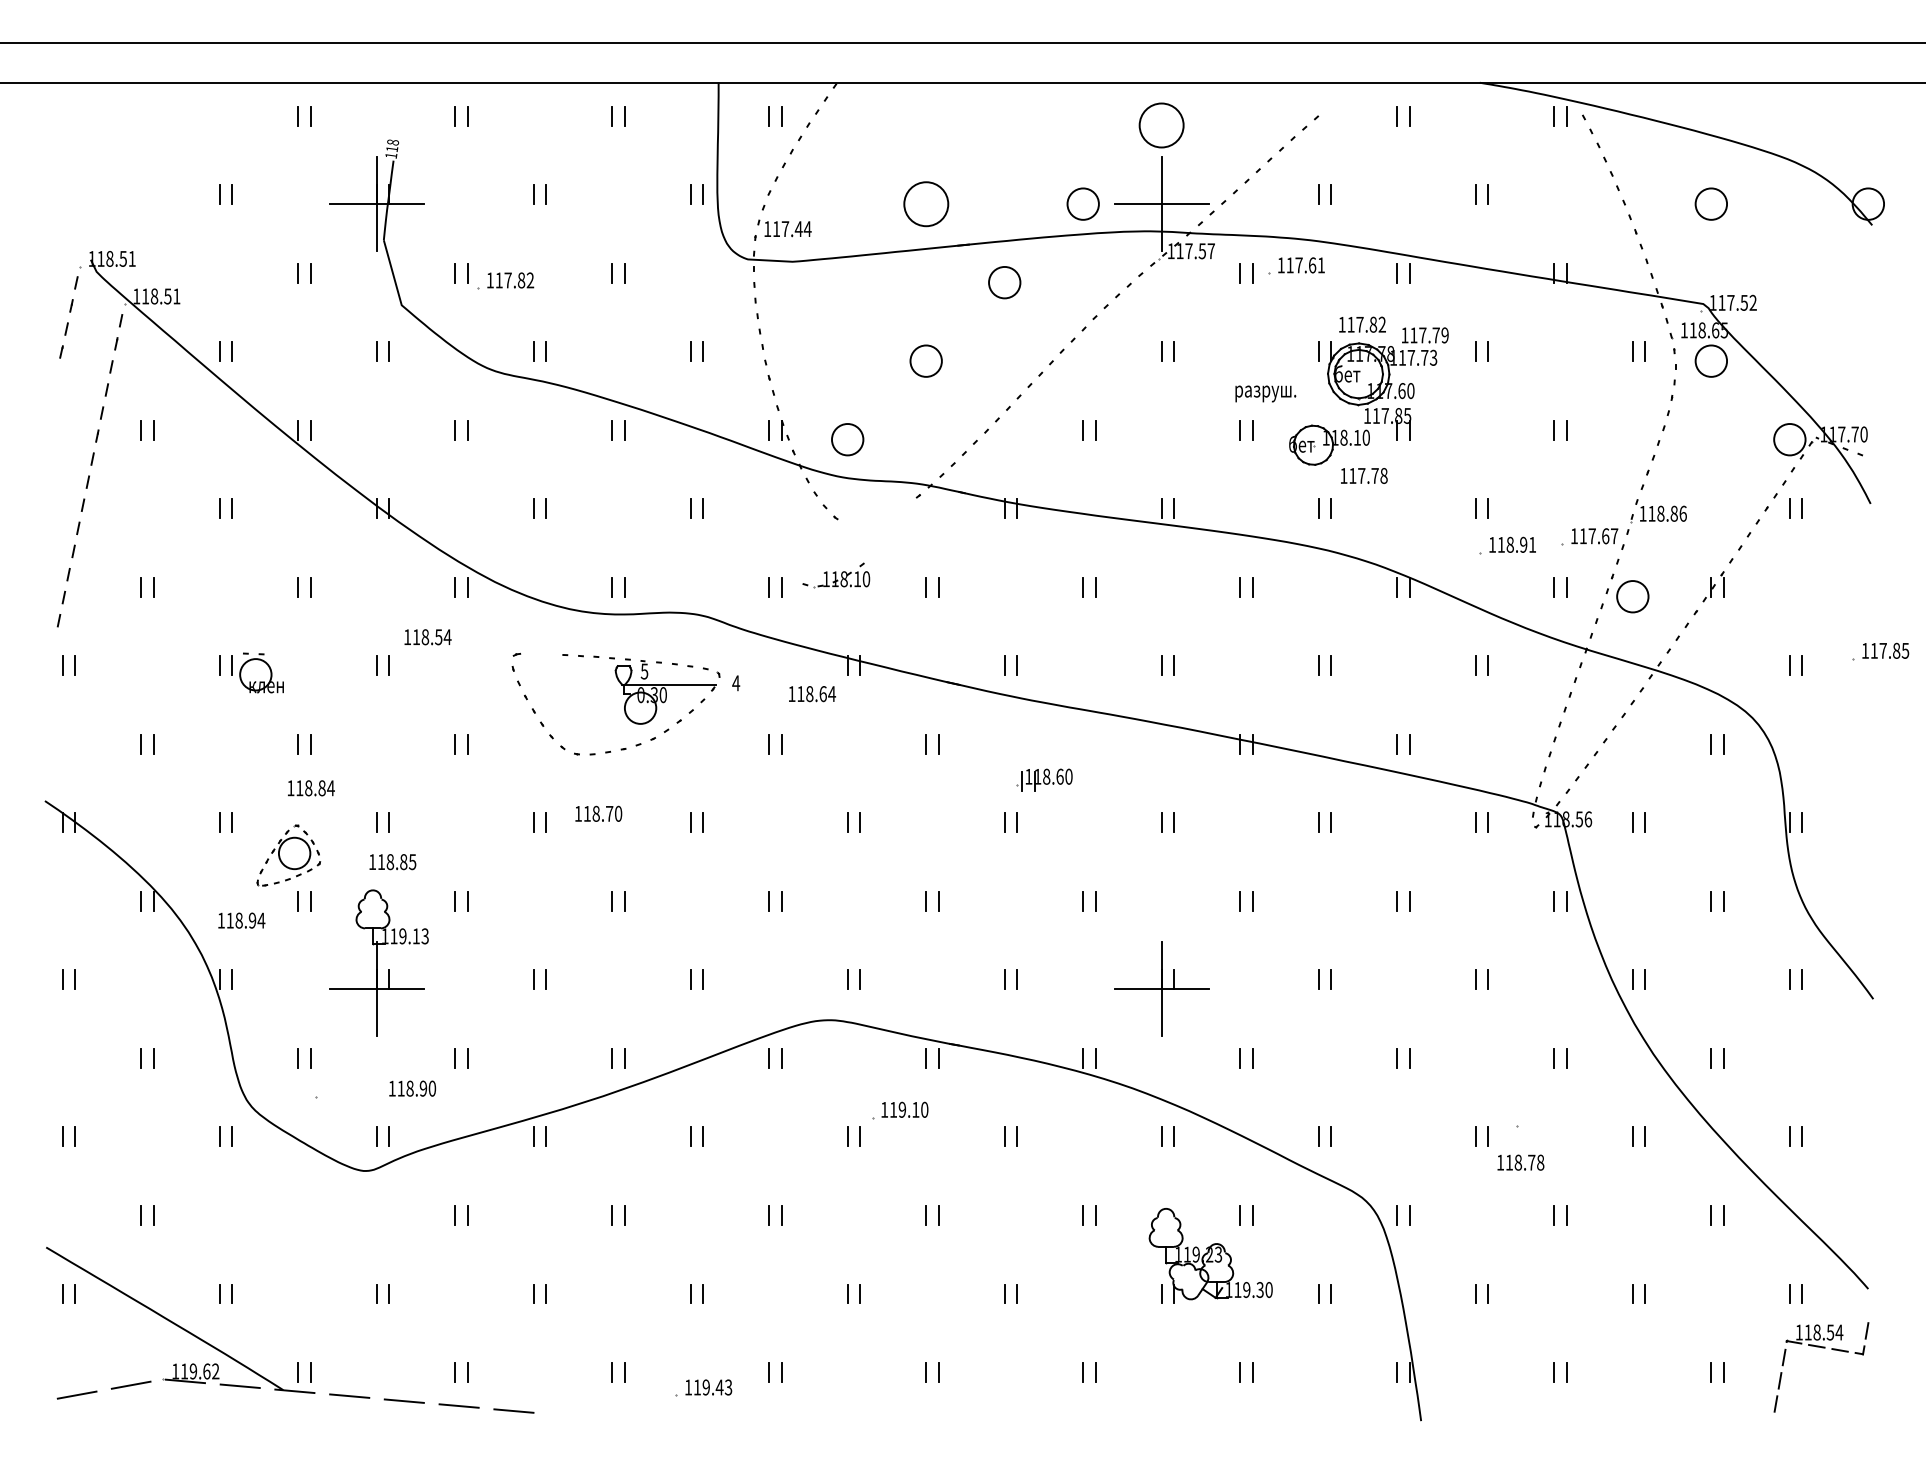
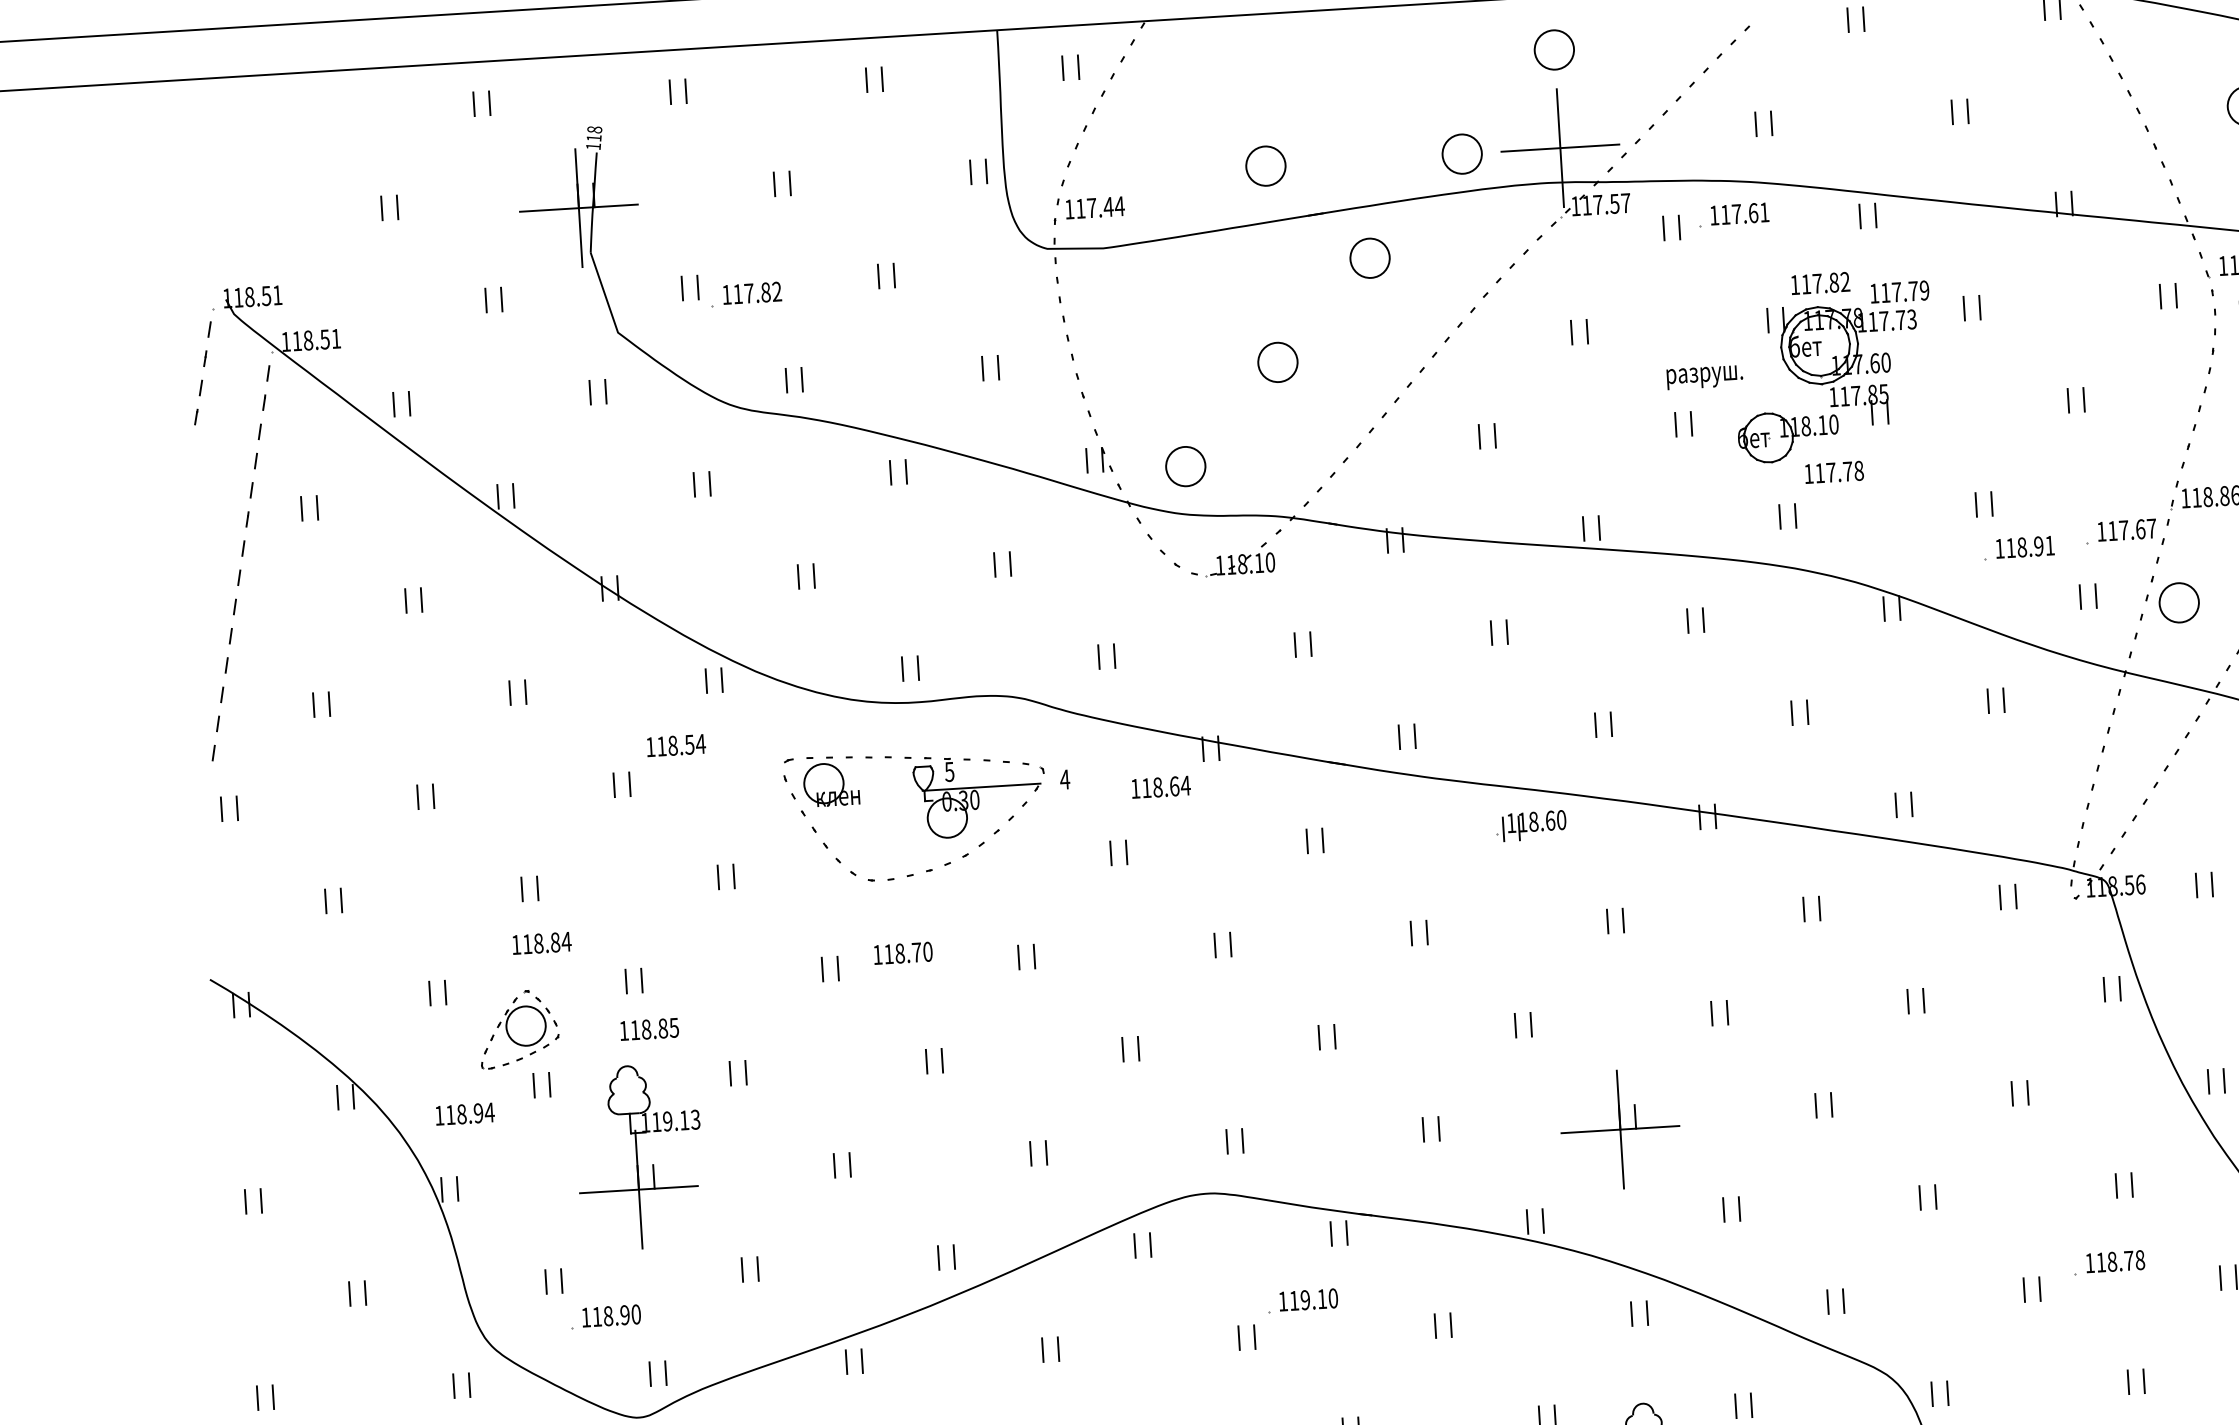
part: (1161, 125) -> (1554, 49), size x0.71
part: (925, 203) -> (1265, 165), size x0.71
part: (836, 575) -> (1232, 560), moved
part: (261, 672) -> (830, 780), moved
part: (1044, 779) -> (1531, 825), moved
text: (412, 1088) -> (611, 1315), moved
text: (1520, 1162) -> (2114, 1261), moved

